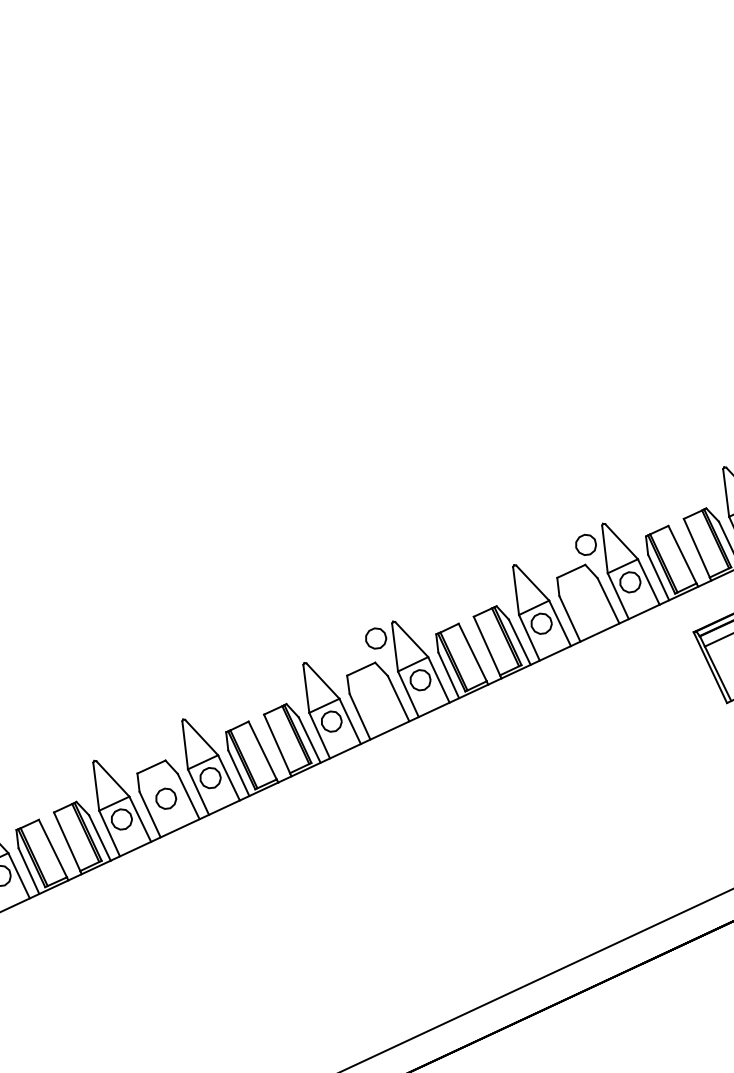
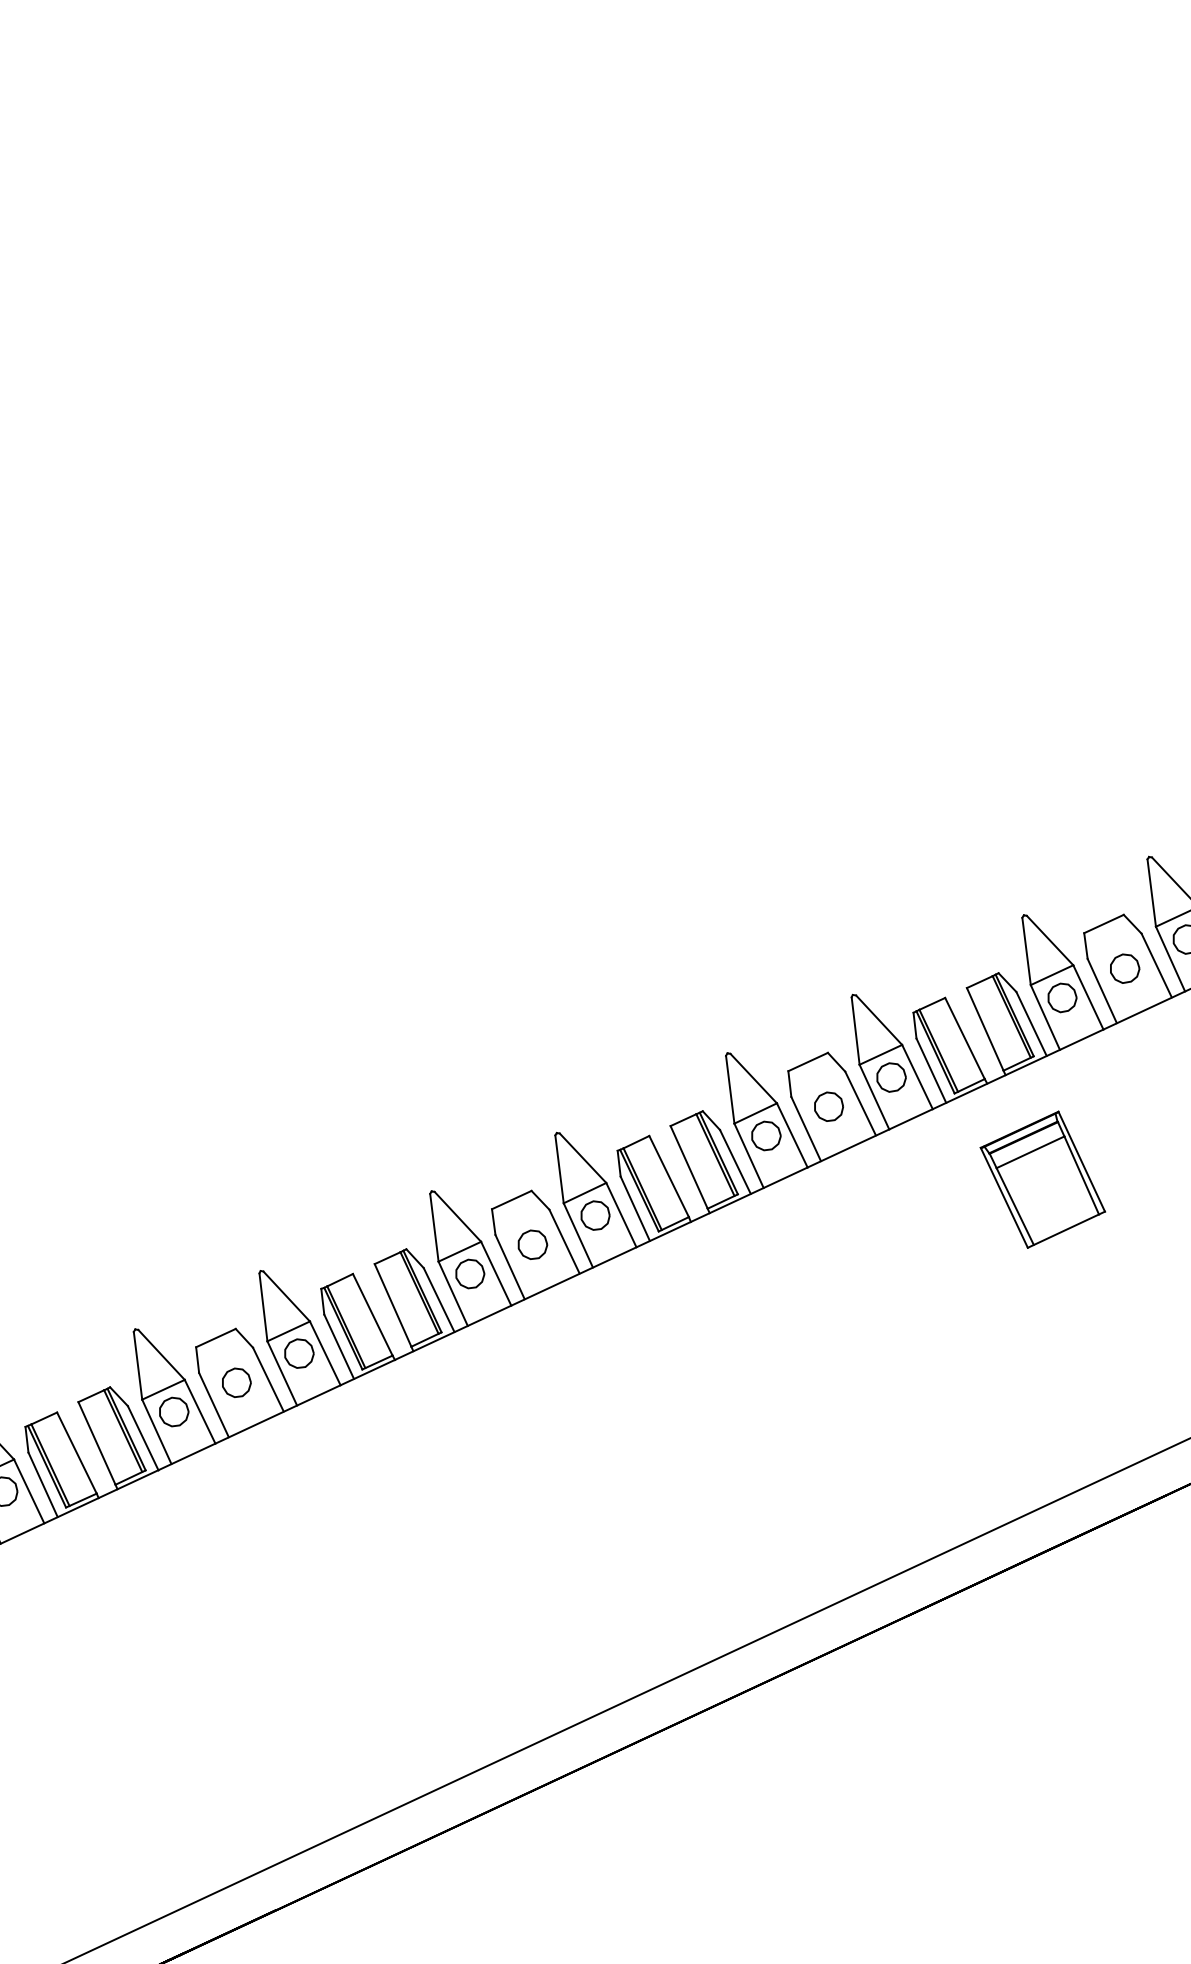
part: (585, 544) -> (828, 1106), moved
part: (375, 638) -> (532, 1244), moved

